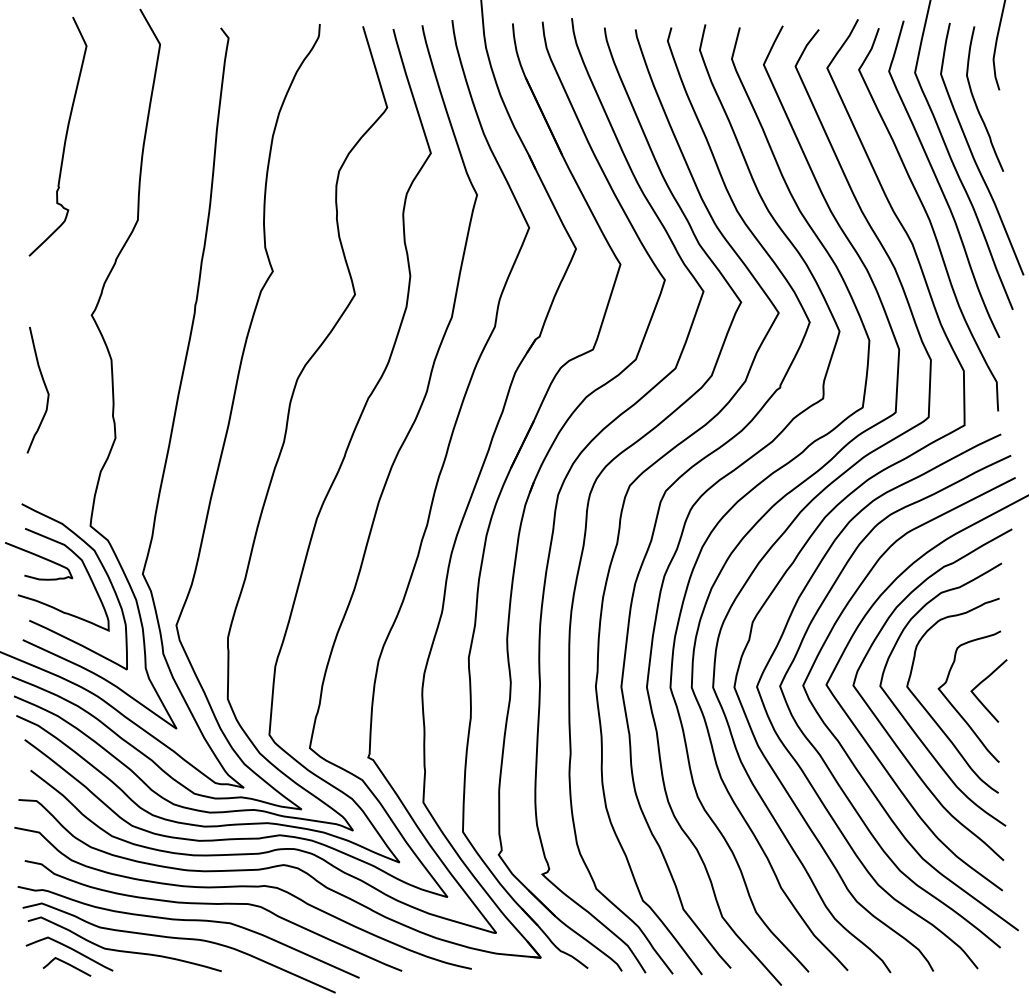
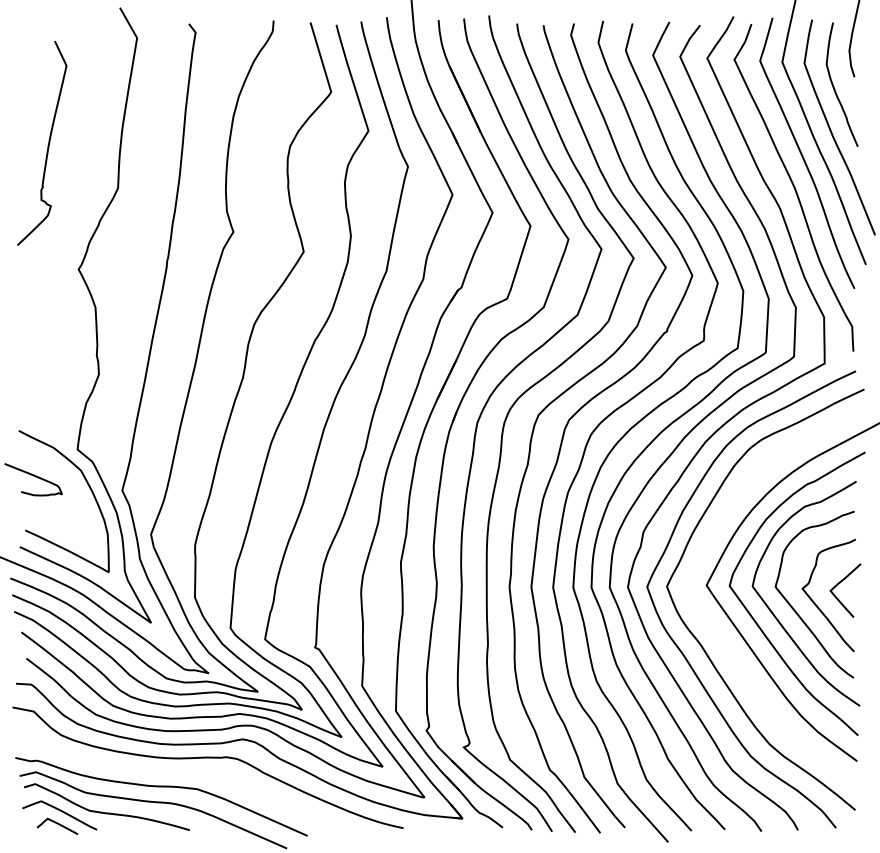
curve: (64, 138) -> (47, 144), moved
curve: (44, 386) -> (38, 330), removed
curve: (84, 568) -> (72, 485), removed
curve: (844, 748) -> (722, 639), removed
curve: (213, 904) -> (182, 773), removed

